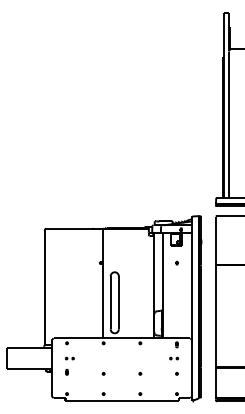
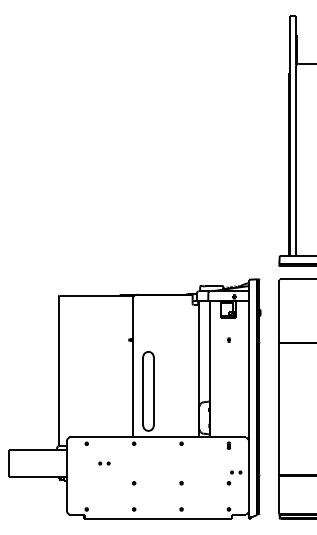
part: (69, 358) -> (104, 463), moved
part: (174, 358) -> (236, 472), moved
part: (66, 372) -> (86, 481), removed

